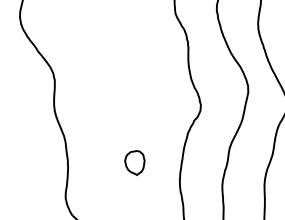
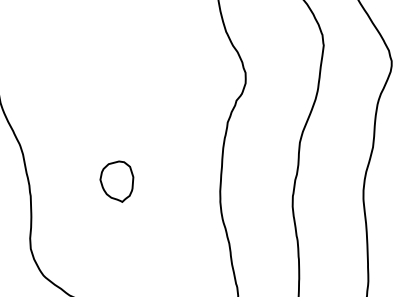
part: (134, 162) -> (116, 181), moved

